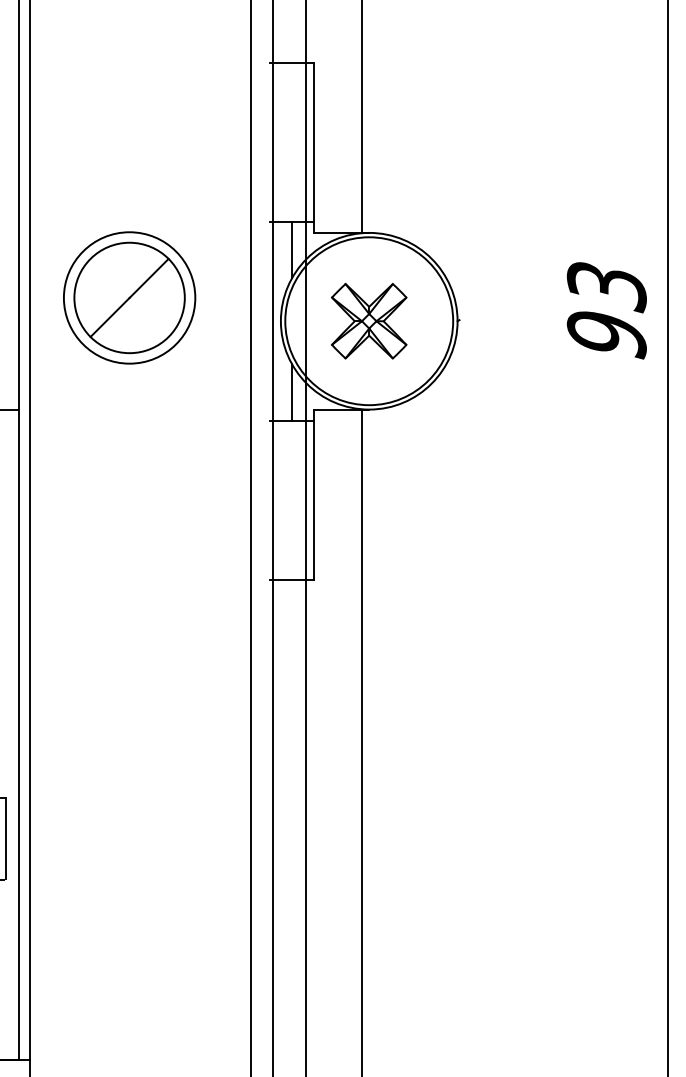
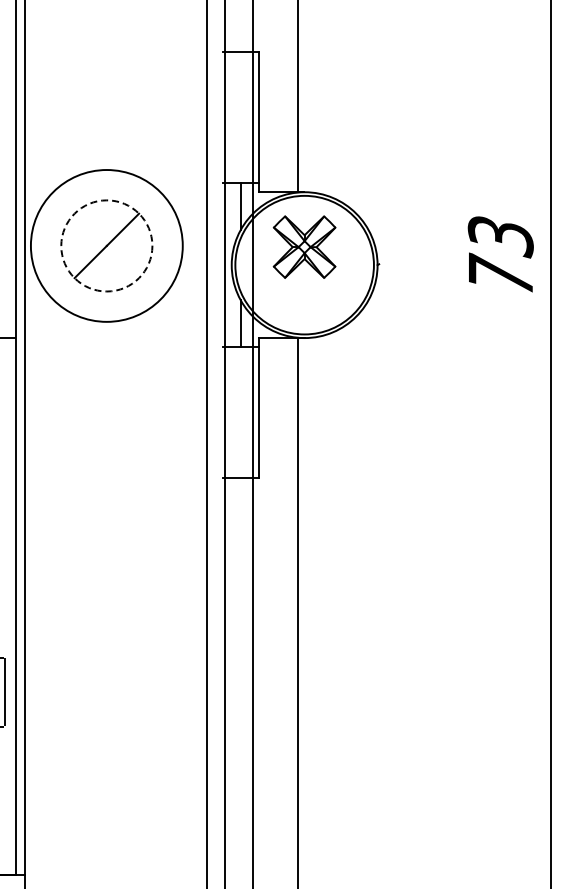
circle: (129, 297) -> (106, 245), size x1.4
circle: (129, 297) -> (106, 245), solid -> dashed
part: (369, 320) -> (304, 246), moved
text: (606, 332) -> (500, 274), 93 -> 73

